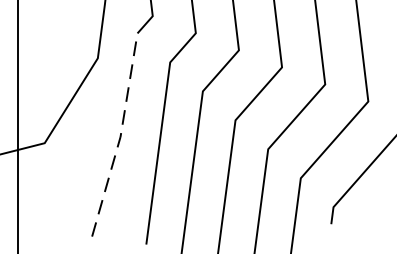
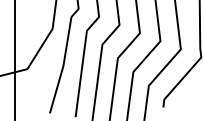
line: (120, 137) -> (63, 66), dashed -> solid

